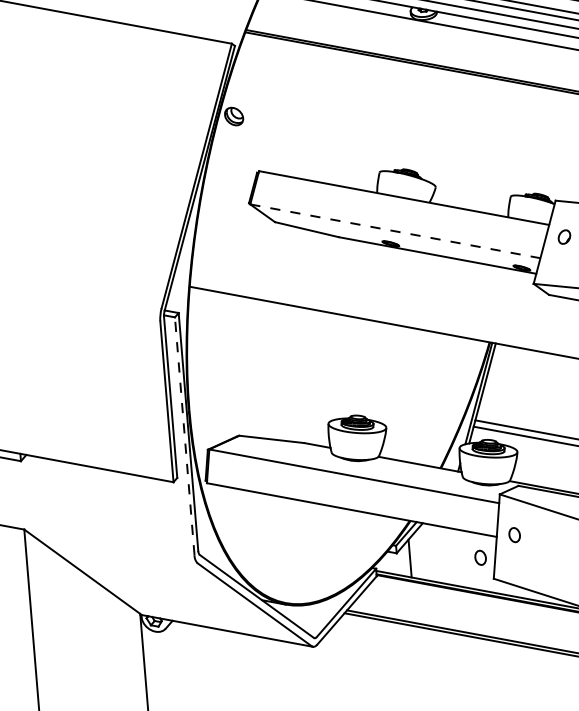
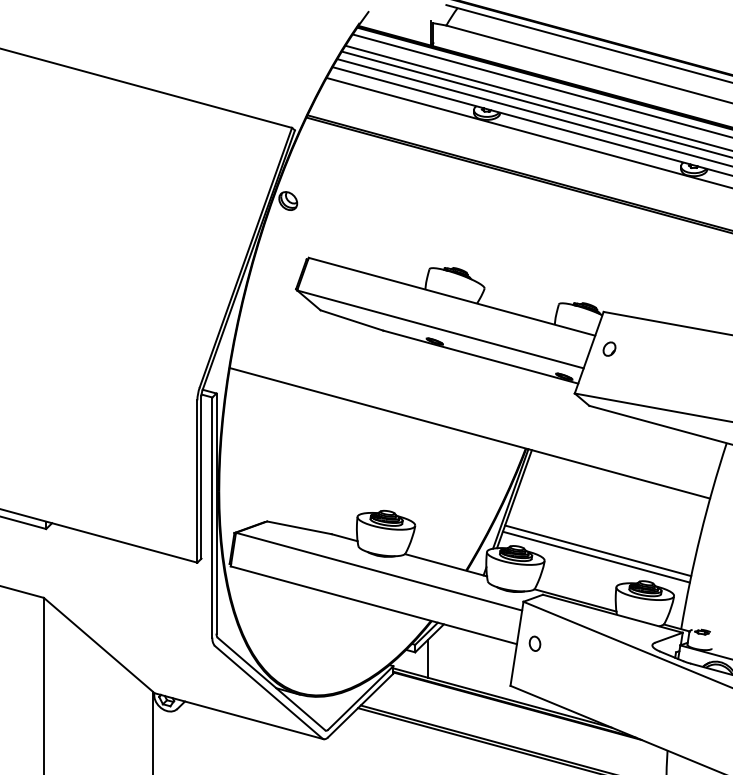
line: (395, 231) -> (440, 329), dashed -> solid
line: (184, 436) -> (212, 517), dashed -> solid
part: (480, 557) -> (498, 663), removed

